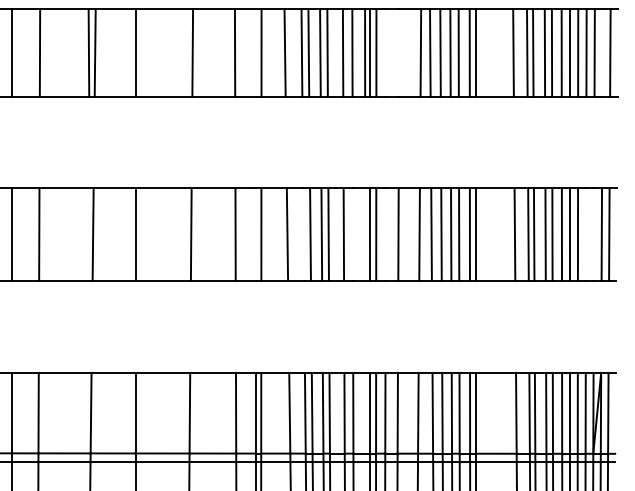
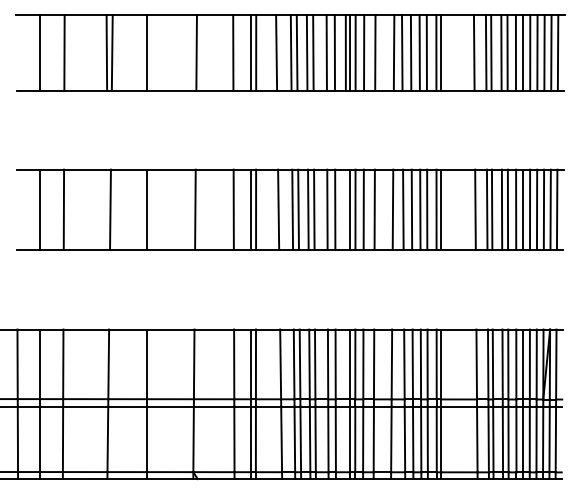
line: (256, 52) -> (251, 52), added
line: (386, 52) -> (364, 52), added
line: (399, 52) -> (375, 52), added
line: (602, 52) -> (551, 52), added
line: (256, 234) -> (251, 209), added
line: (303, 234) -> (292, 209), added
line: (353, 234) -> (335, 209), added
line: (385, 234) -> (363, 209), added
line: (585, 234) -> (536, 209), added
line: (593, 234) -> (543, 209), added

